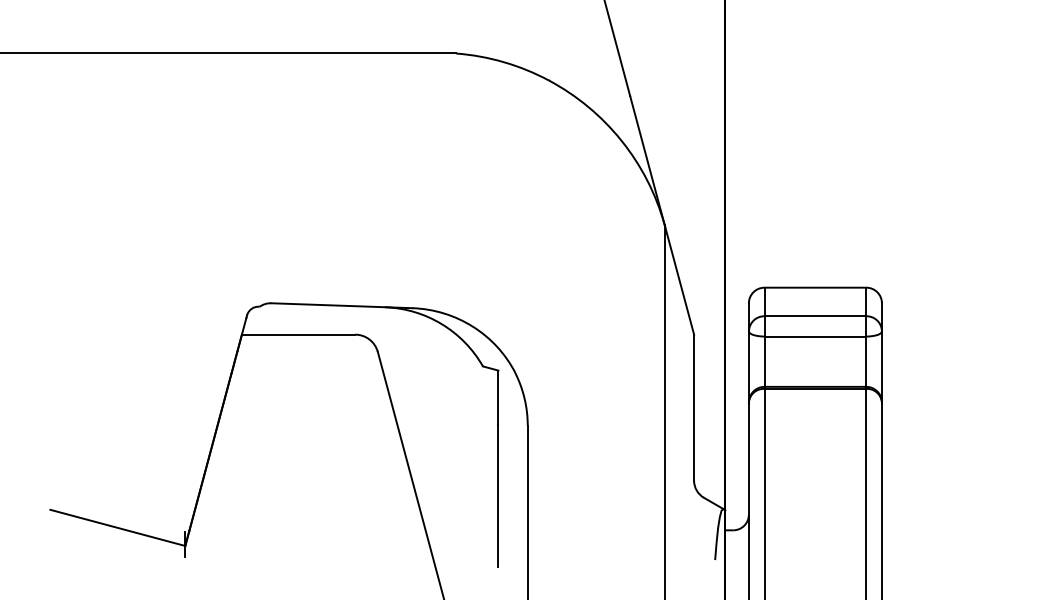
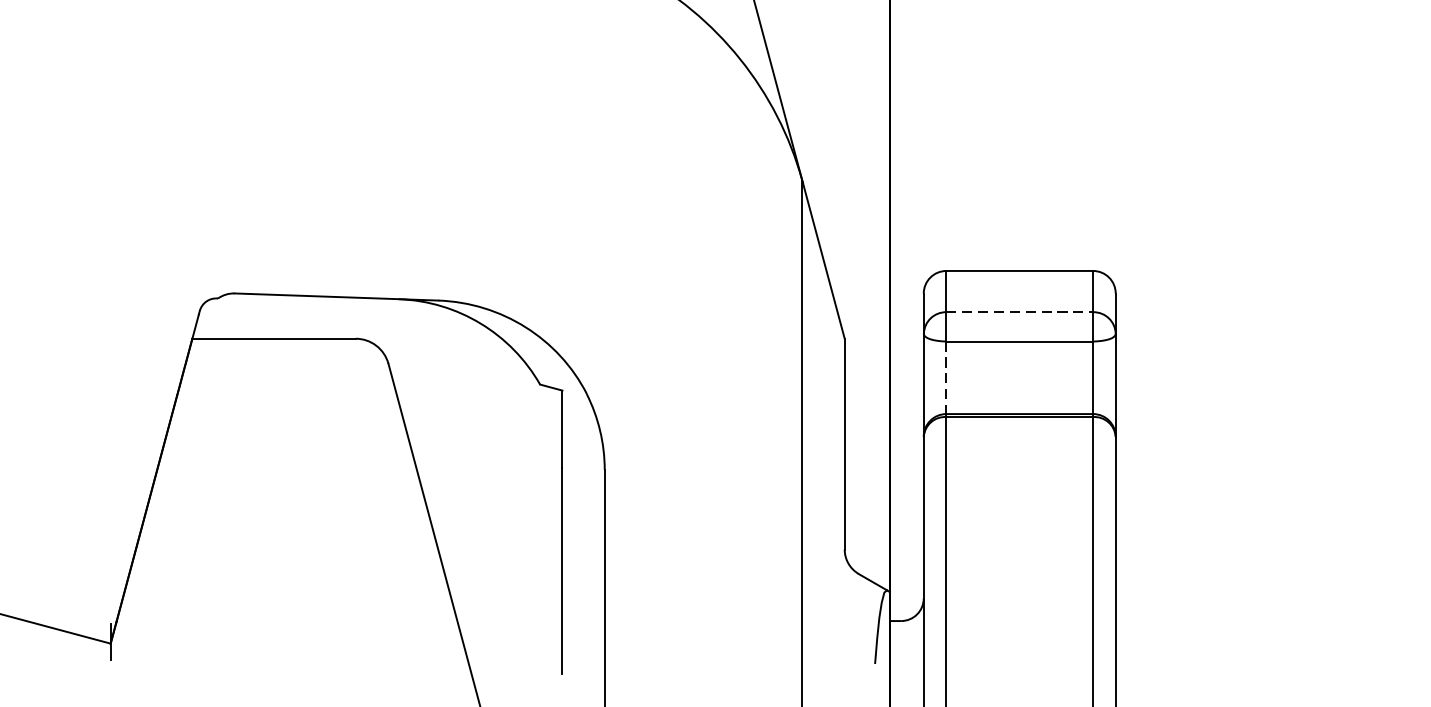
line: (815, 316) -> (1019, 312), solid -> dashed
line: (764, 362) -> (946, 378), solid -> dashed

